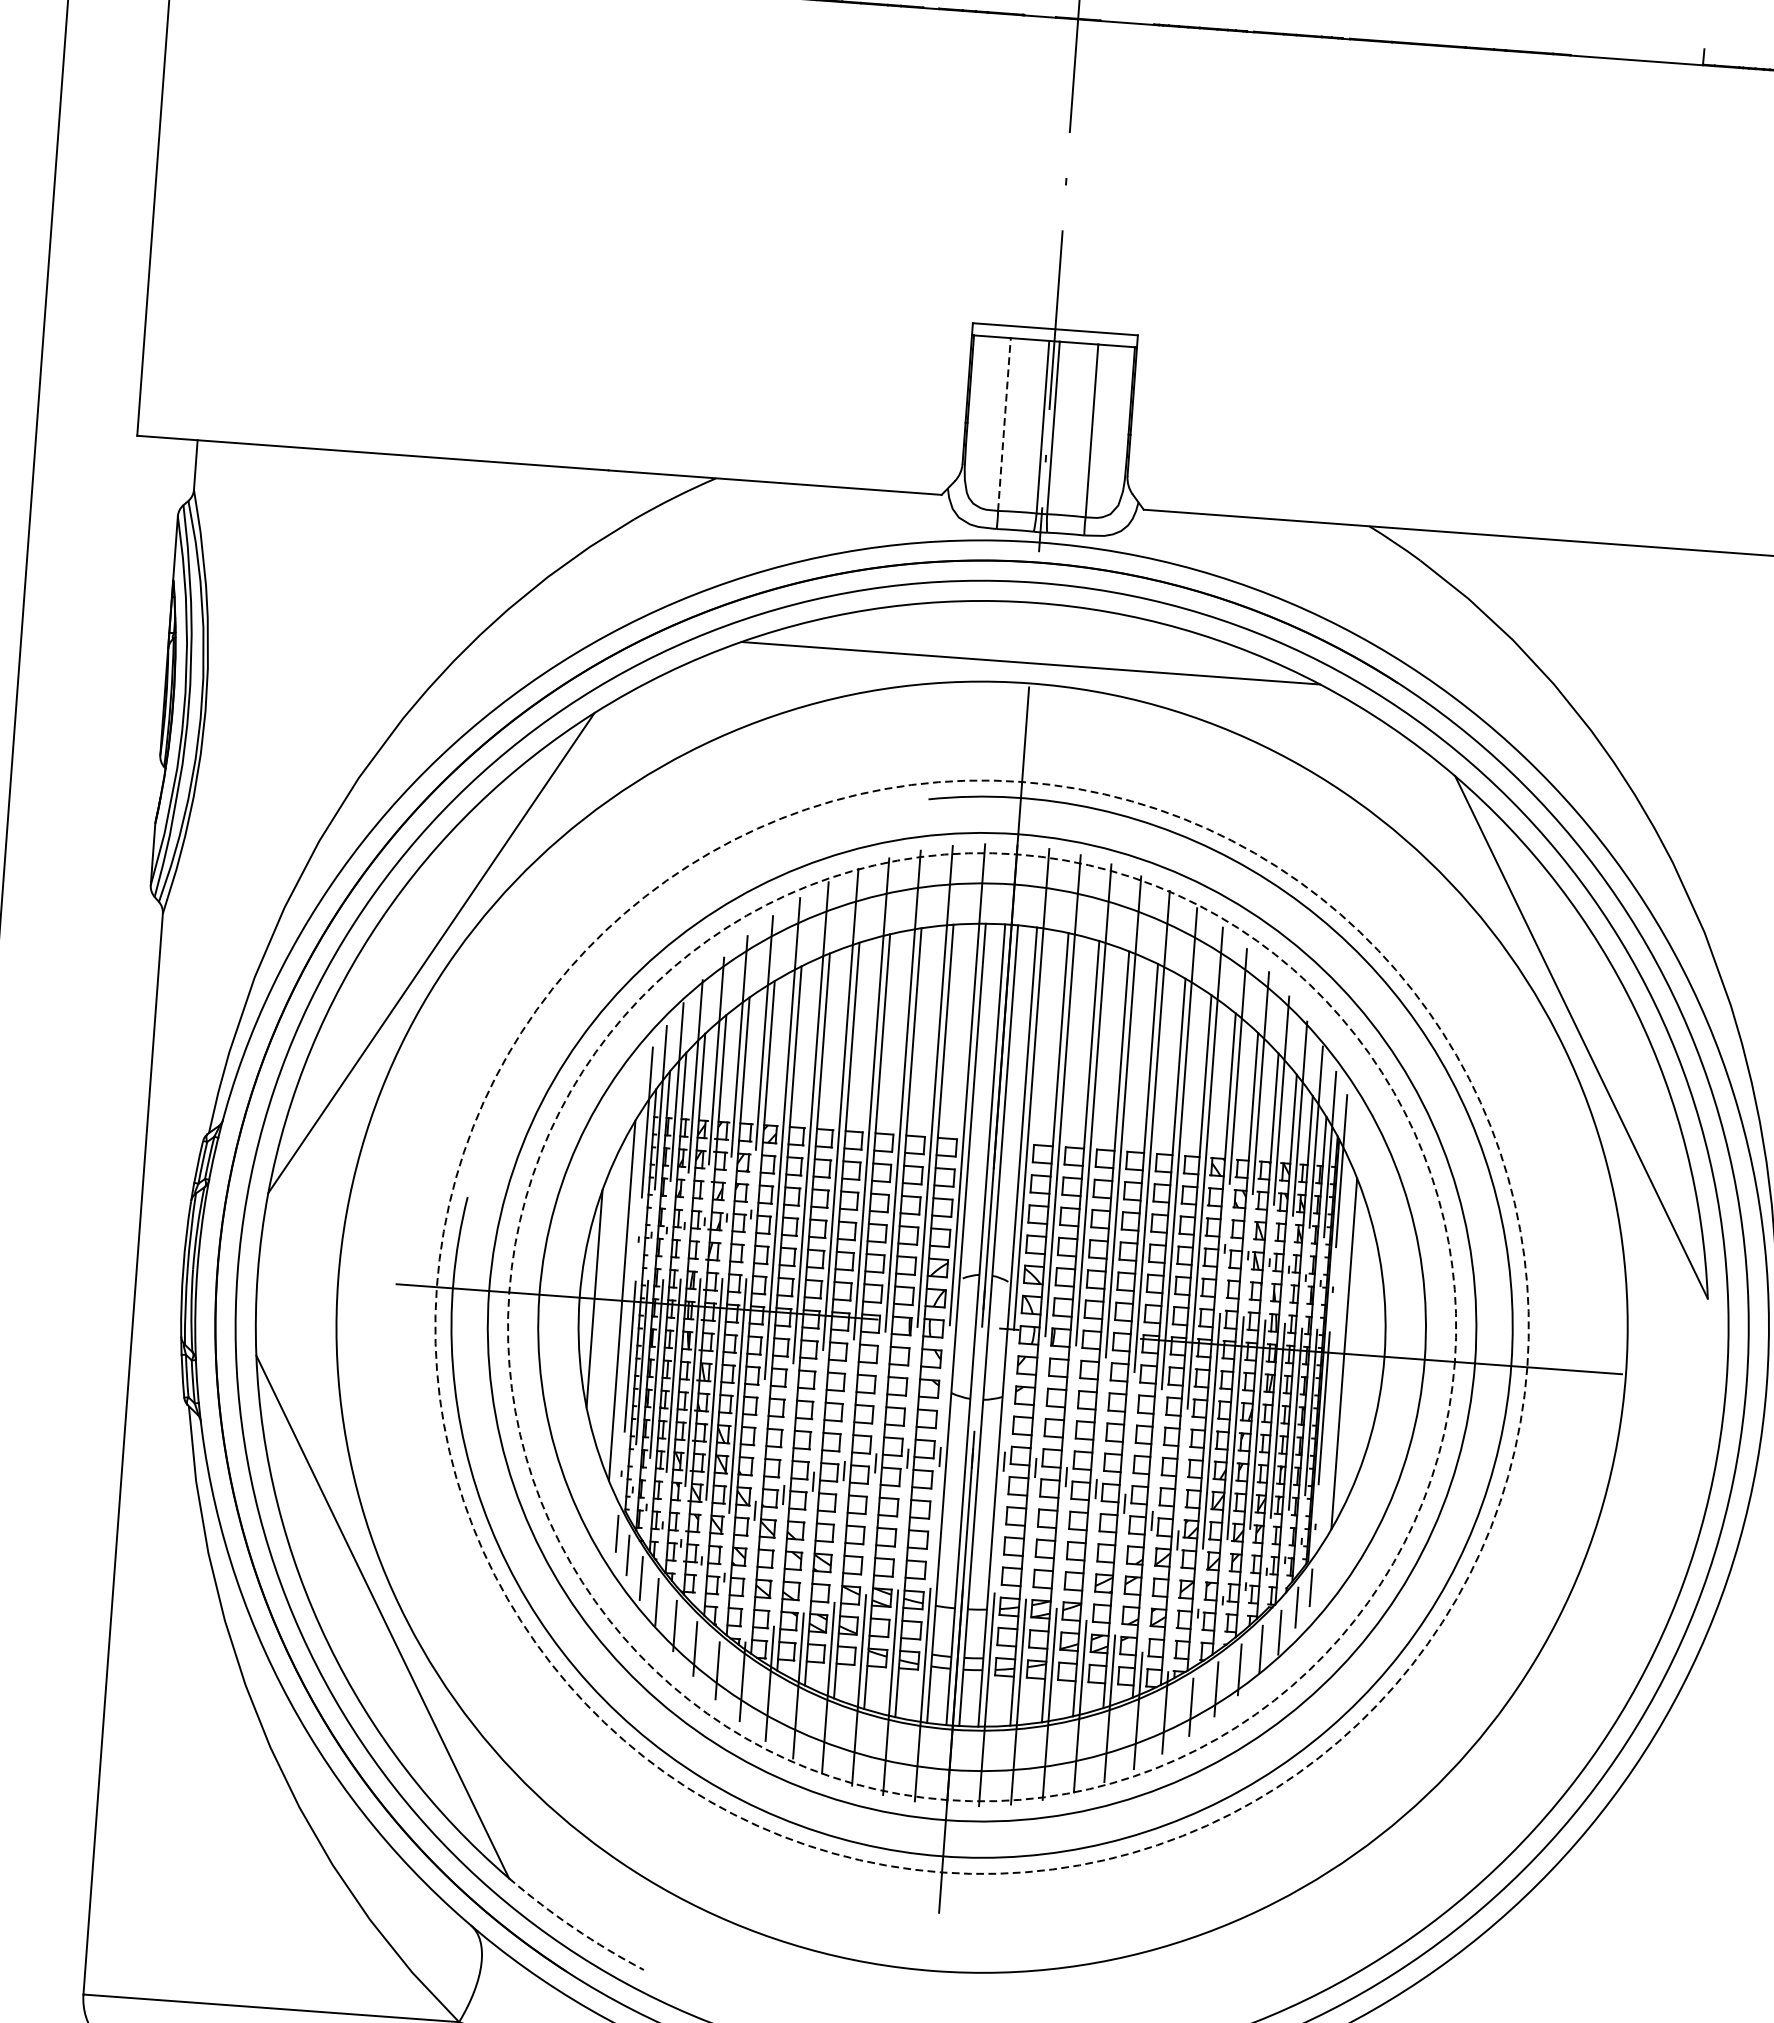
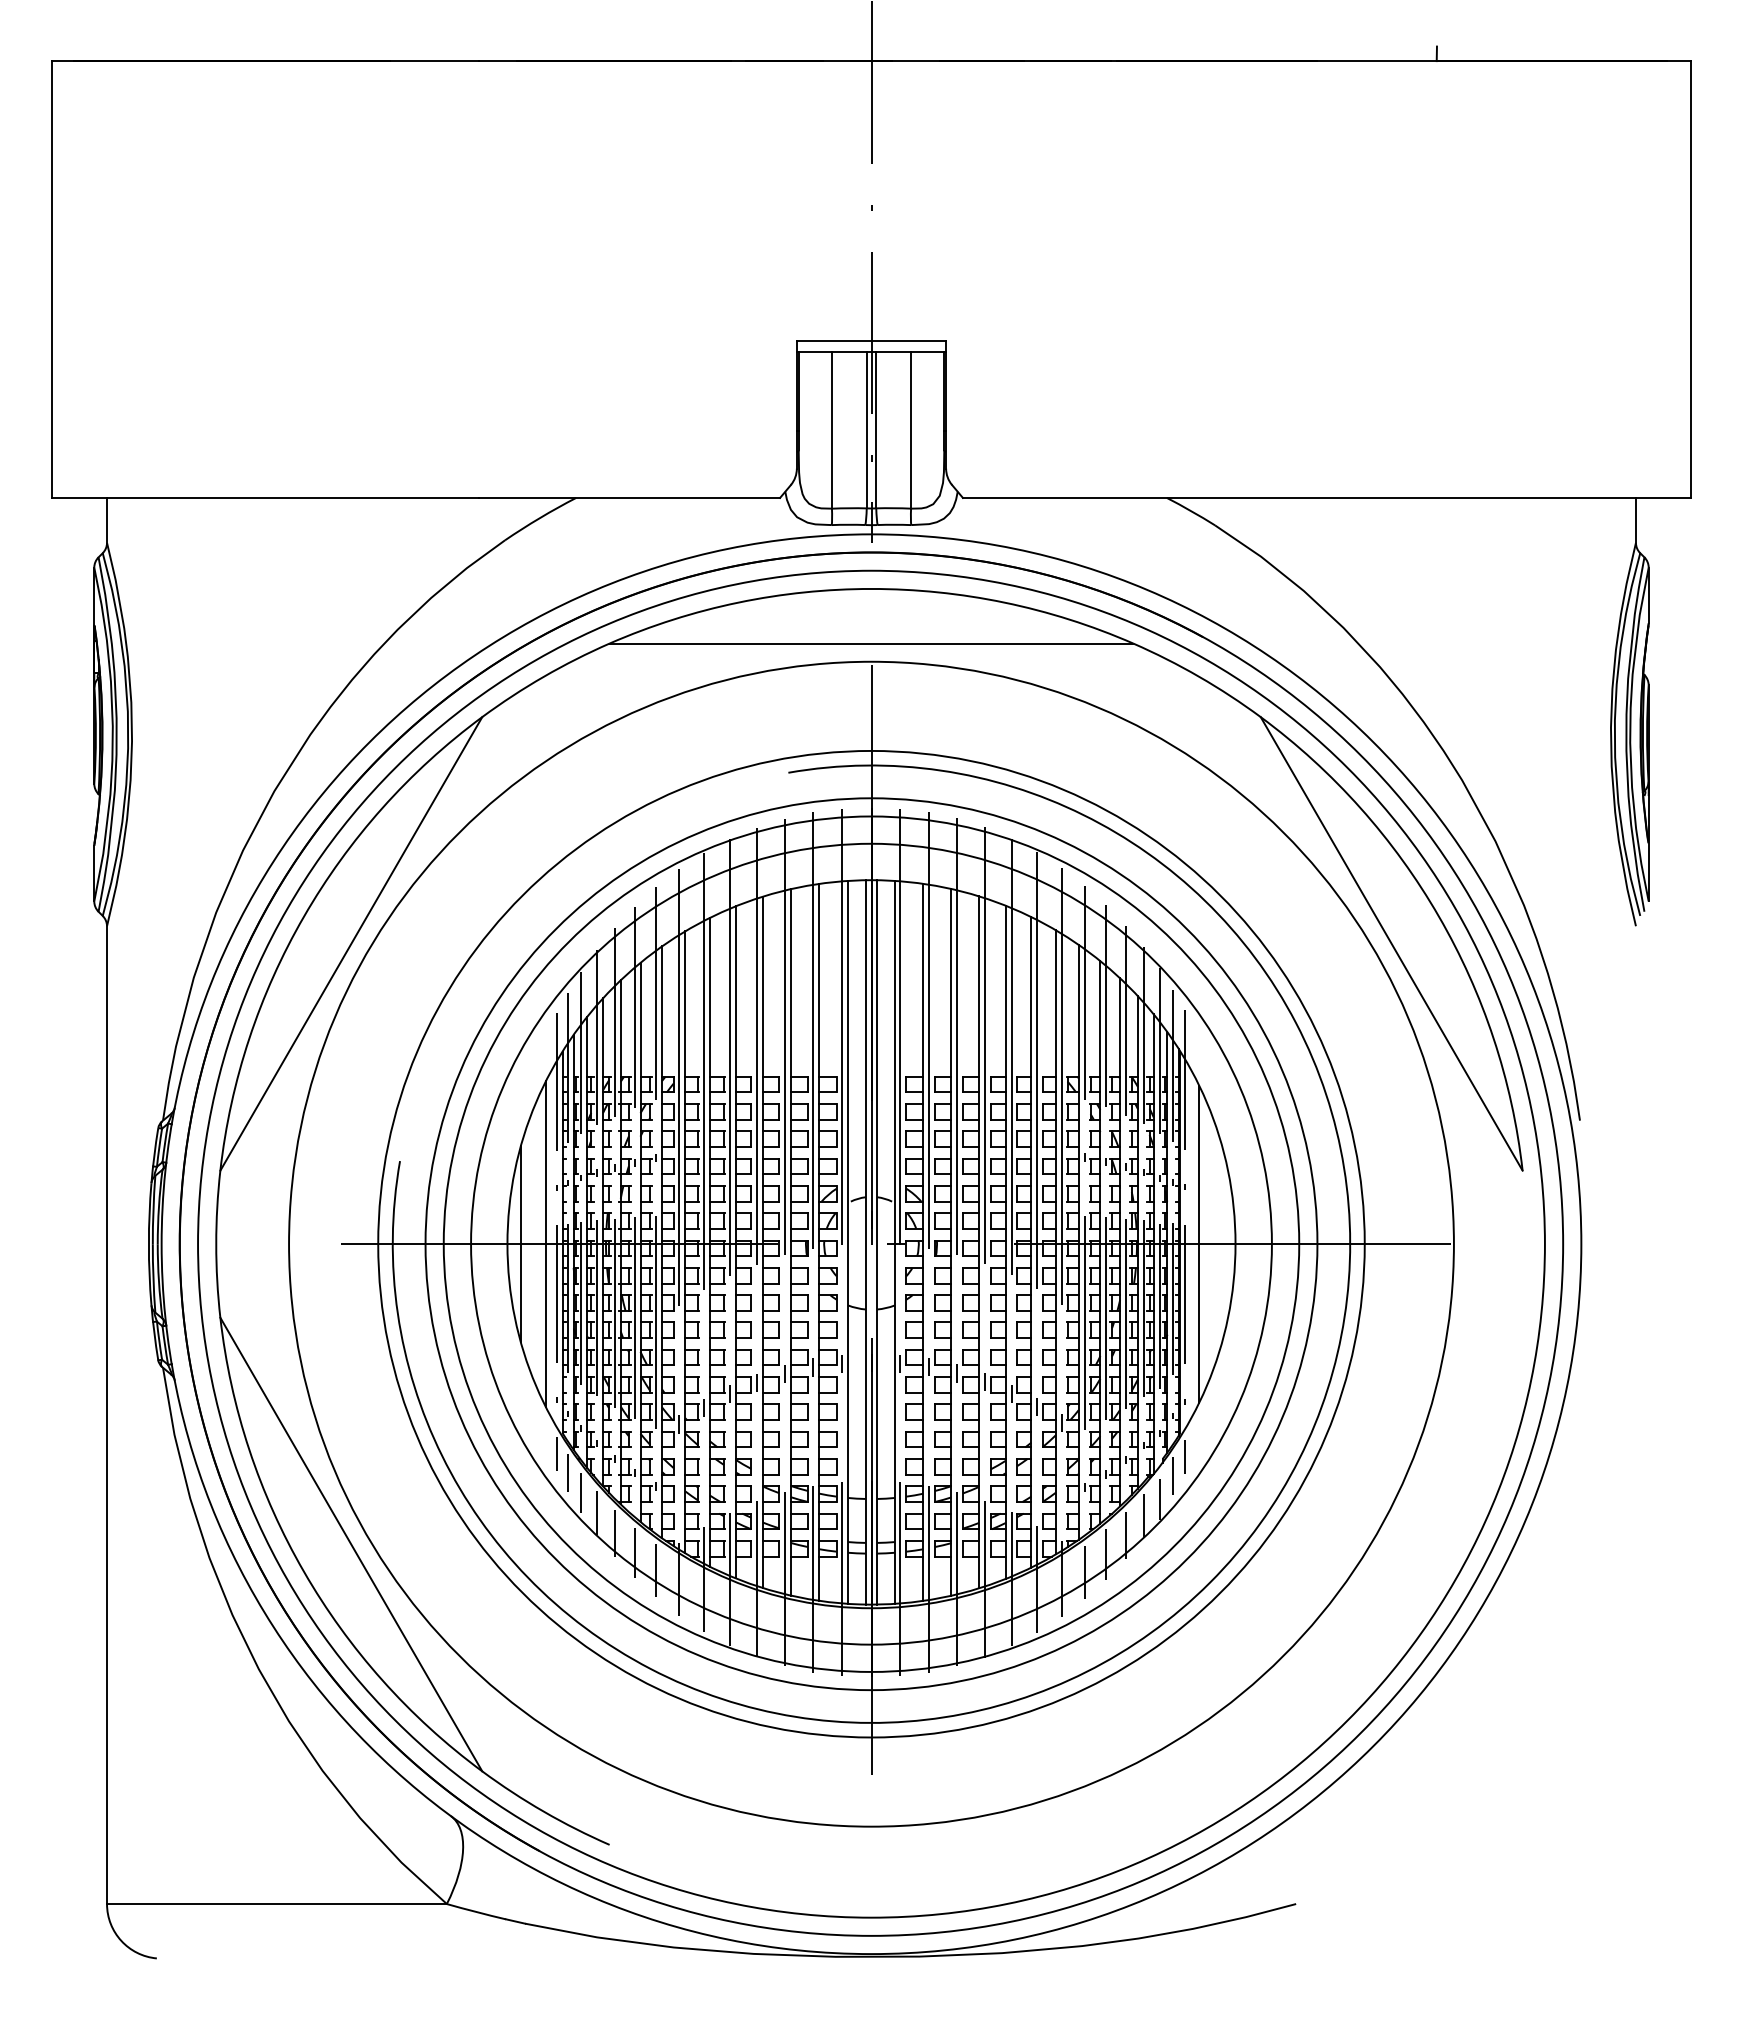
line: (1003, 424) -> (831, 430), dashed -> solid
circle: (982, 1326) -> (871, 1243), dashed -> solid
circle: (982, 1326) -> (871, 1243), dashed -> solid
arc: (573, 1927) -> (543, 1811), dashed -> solid

